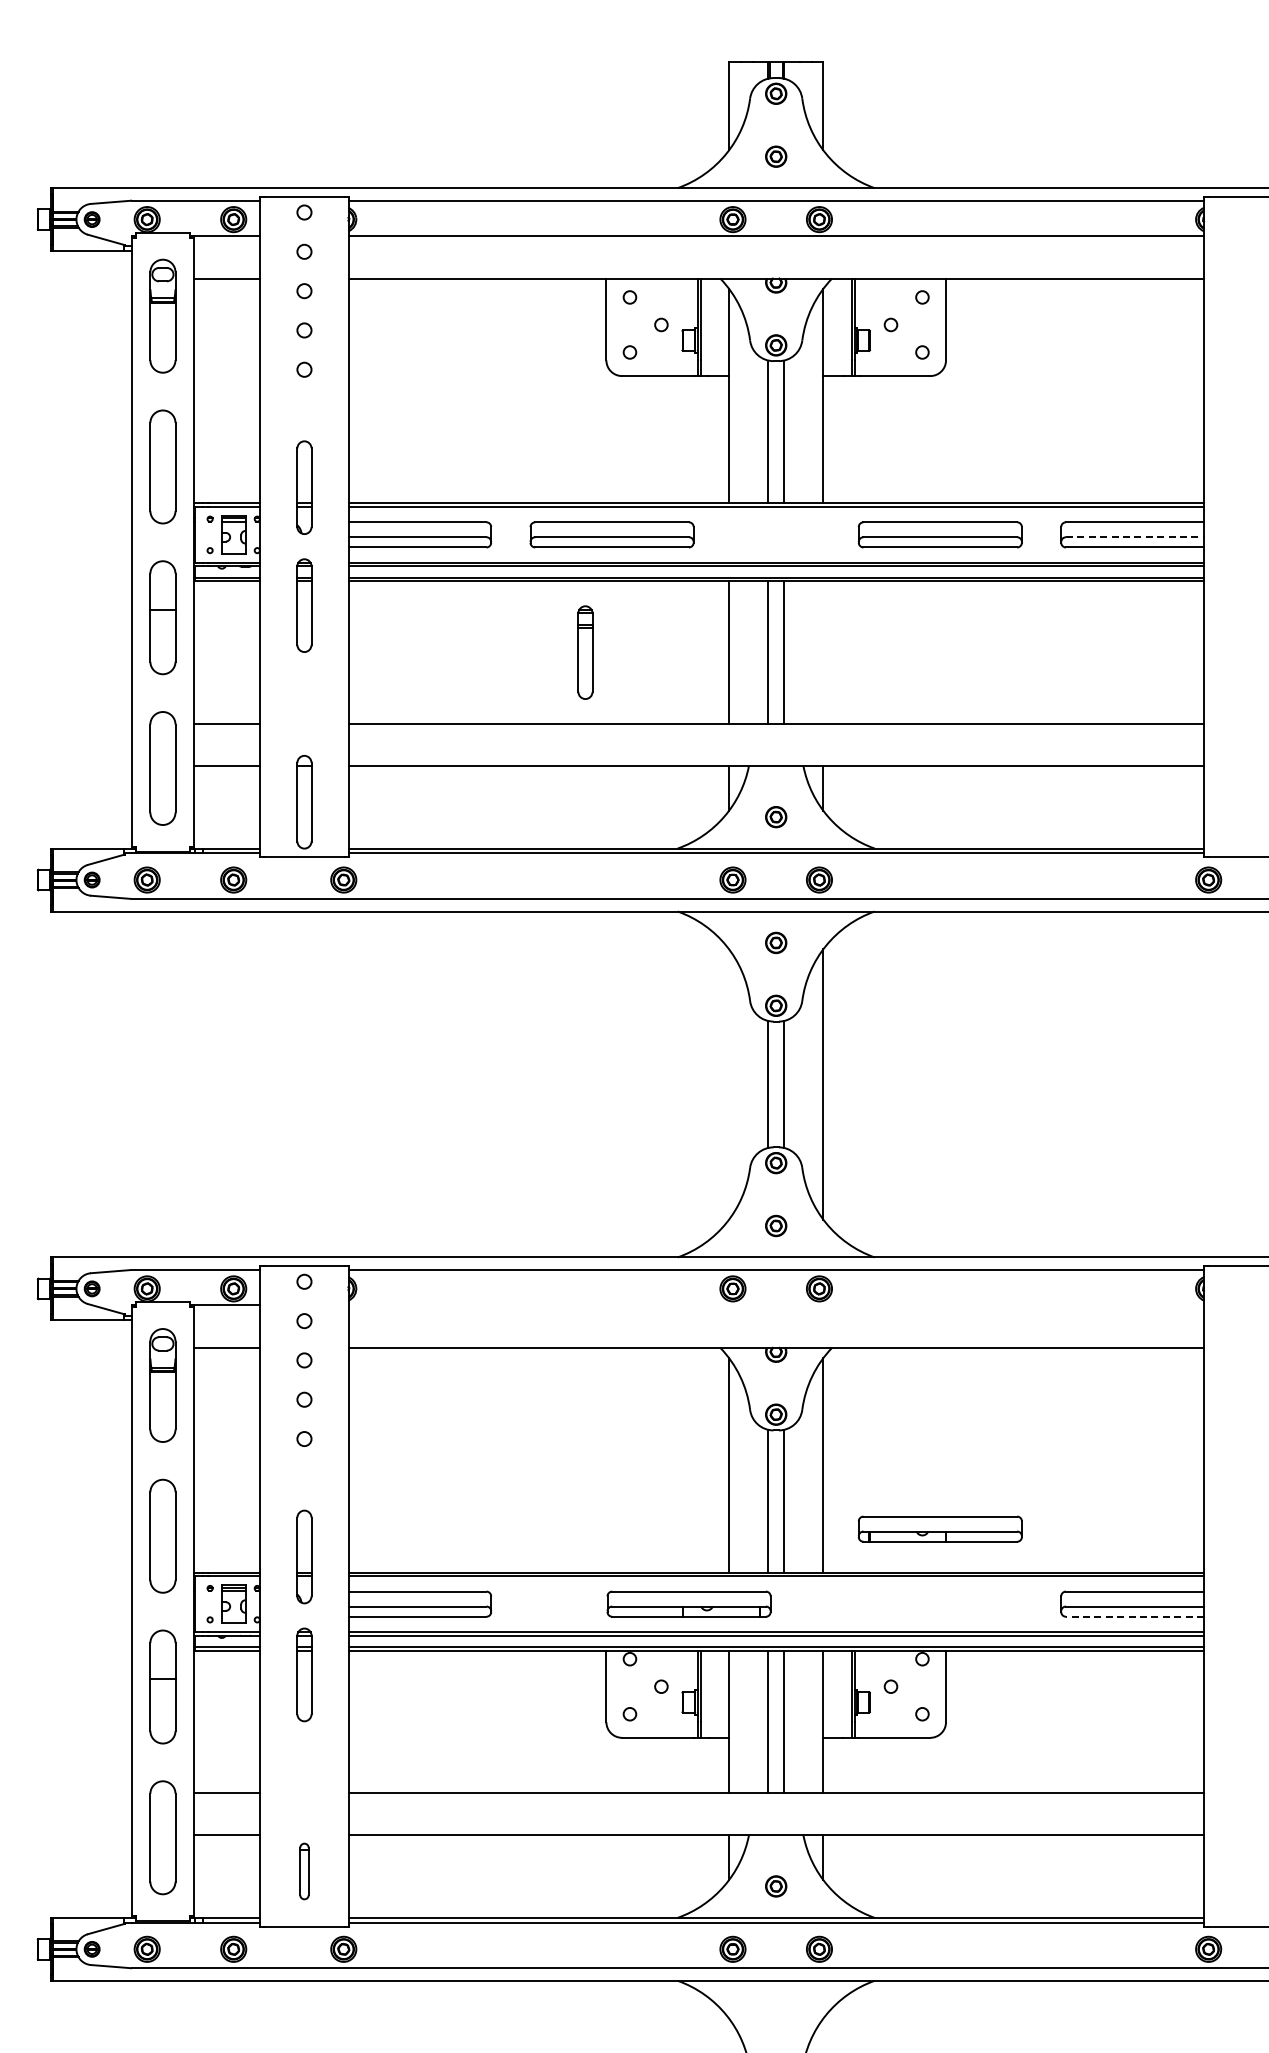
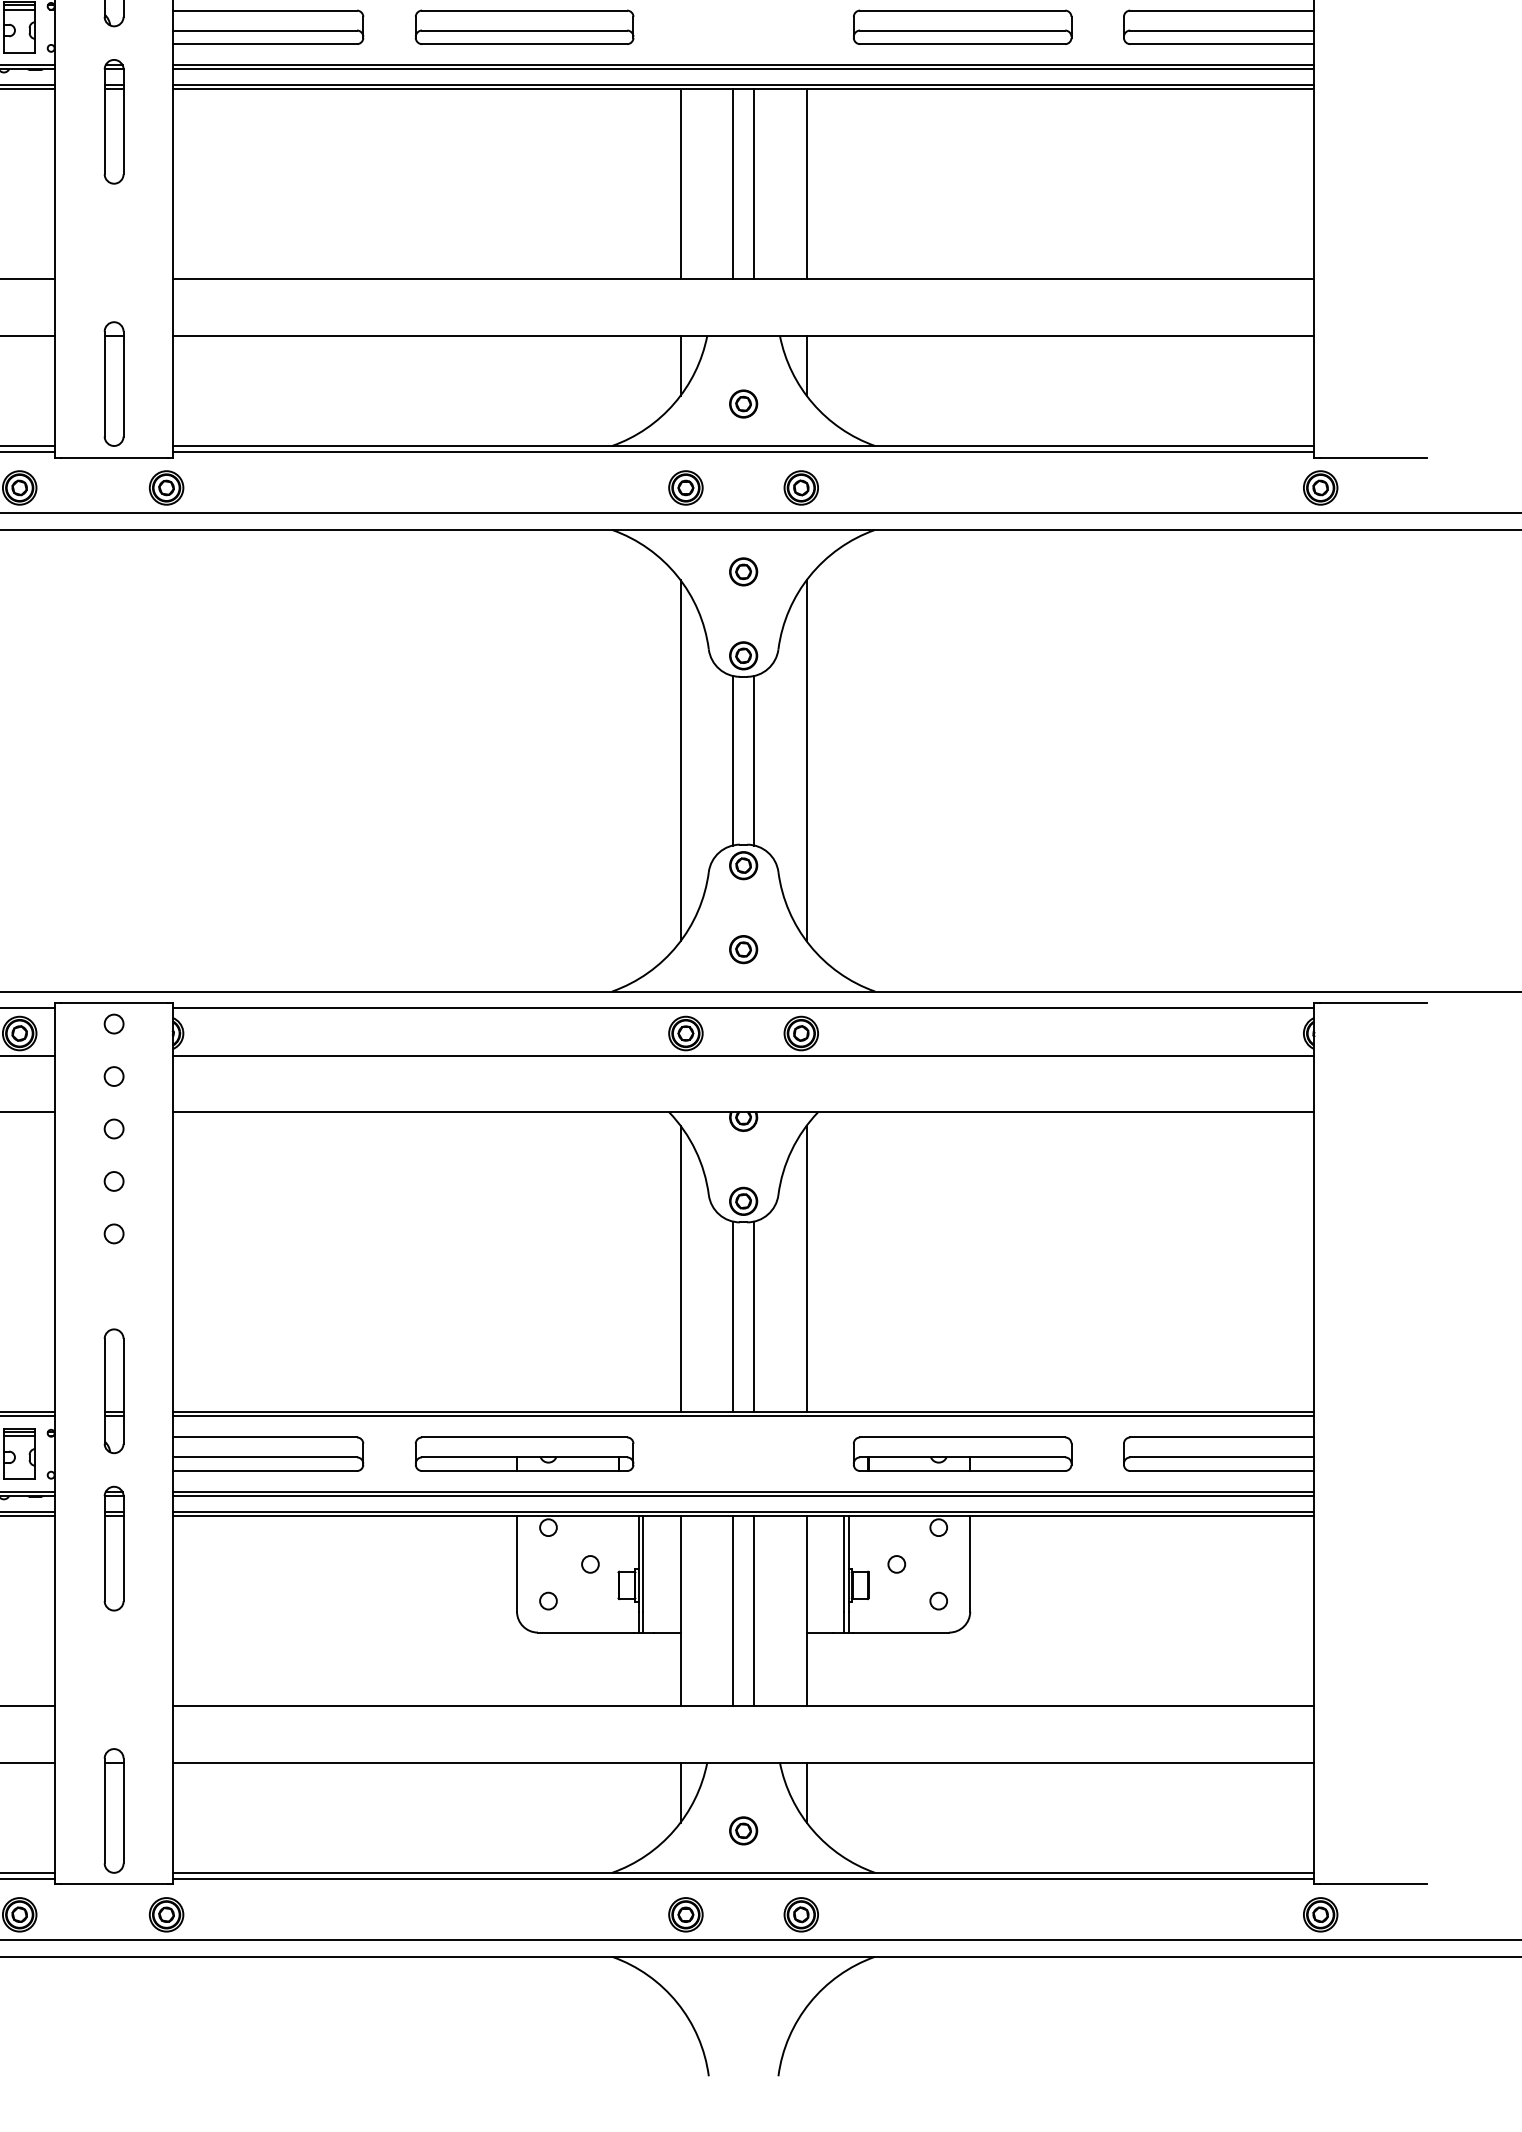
line: (1134, 537) -> (1221, 30), dashed -> solid
part: (585, 652) -> (489, 184), removed
line: (823, 652) -> (806, 184), added
line: (729, 1084) -> (681, 760), added
line: (775, 1305) -> (742, 1055), added
part: (939, 1528) -> (961, 1453), moved
part: (688, 1603) -> (523, 1453), moved
line: (1134, 1616) -> (1221, 1470), dashed -> solid
part: (304, 1871) -> (114, 1810), size x1.67

